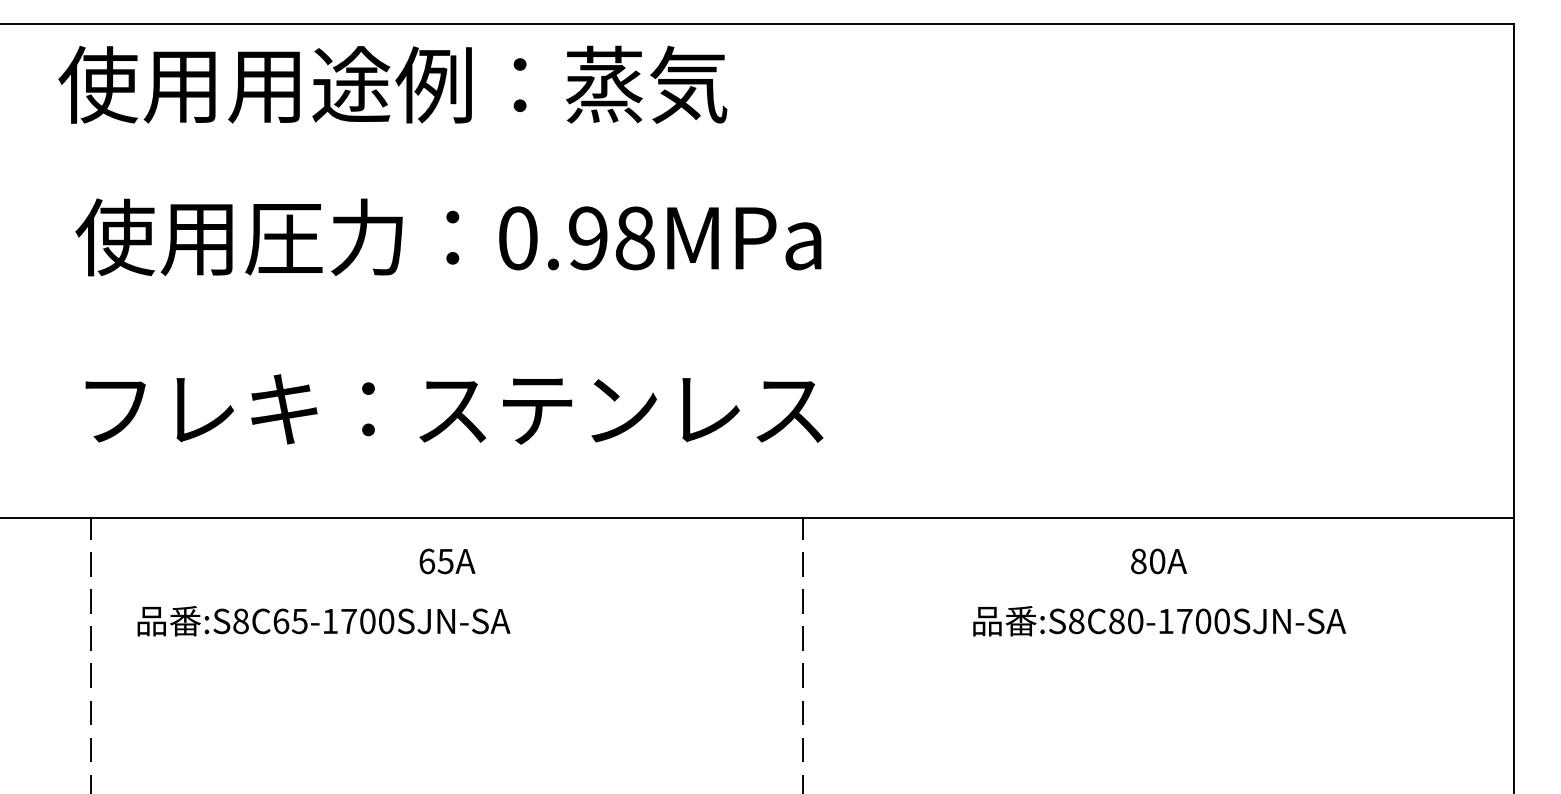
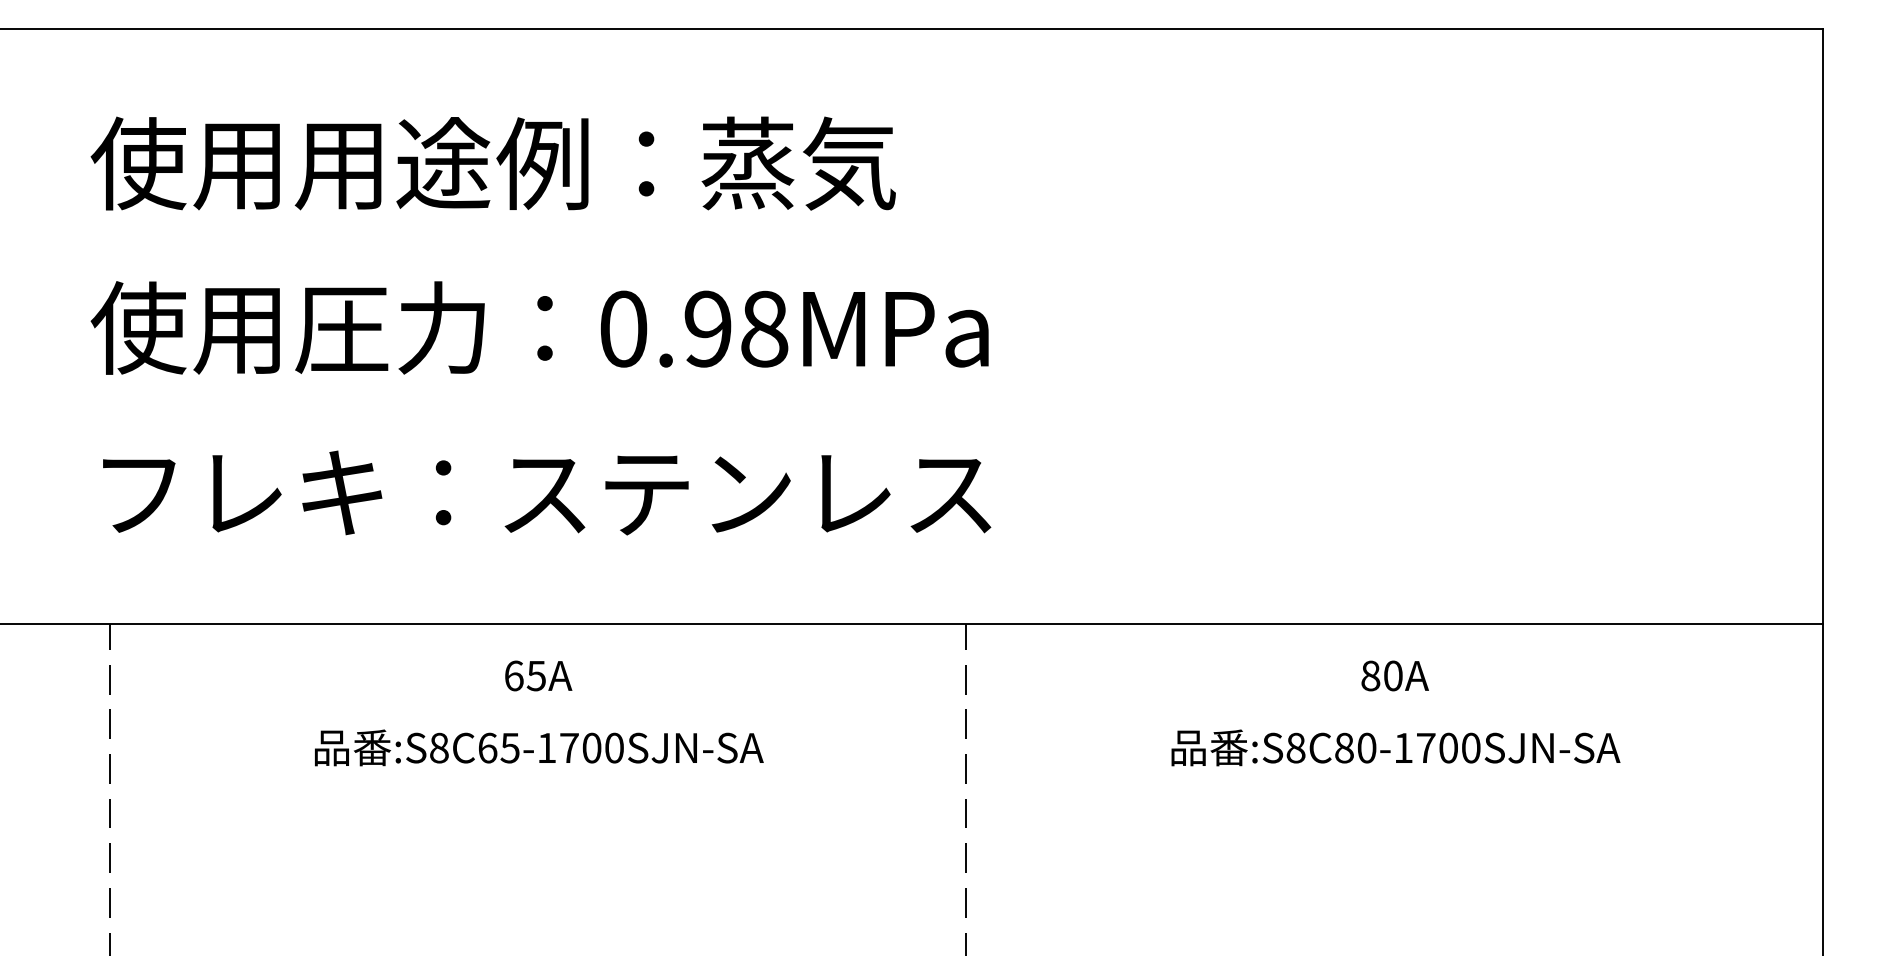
text: (392, 84) -> (492, 163), moved
text: (448, 237) -> (539, 328), moved
text: (323, 621) -> (538, 748), moved

